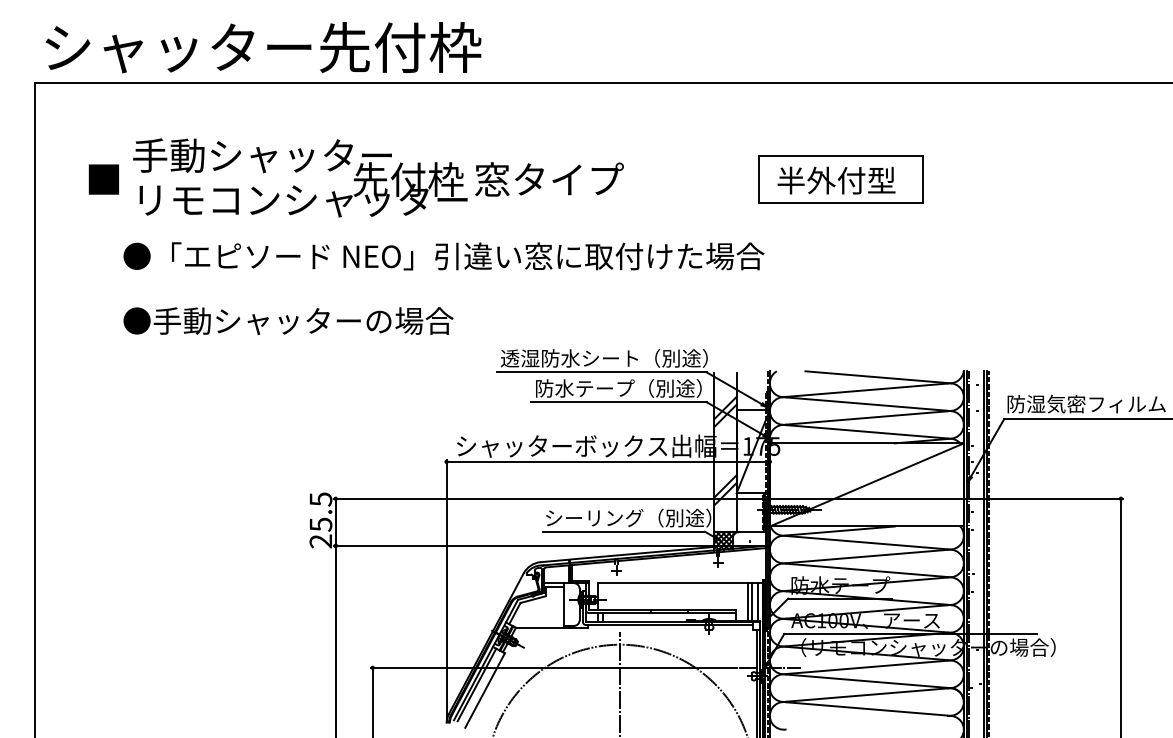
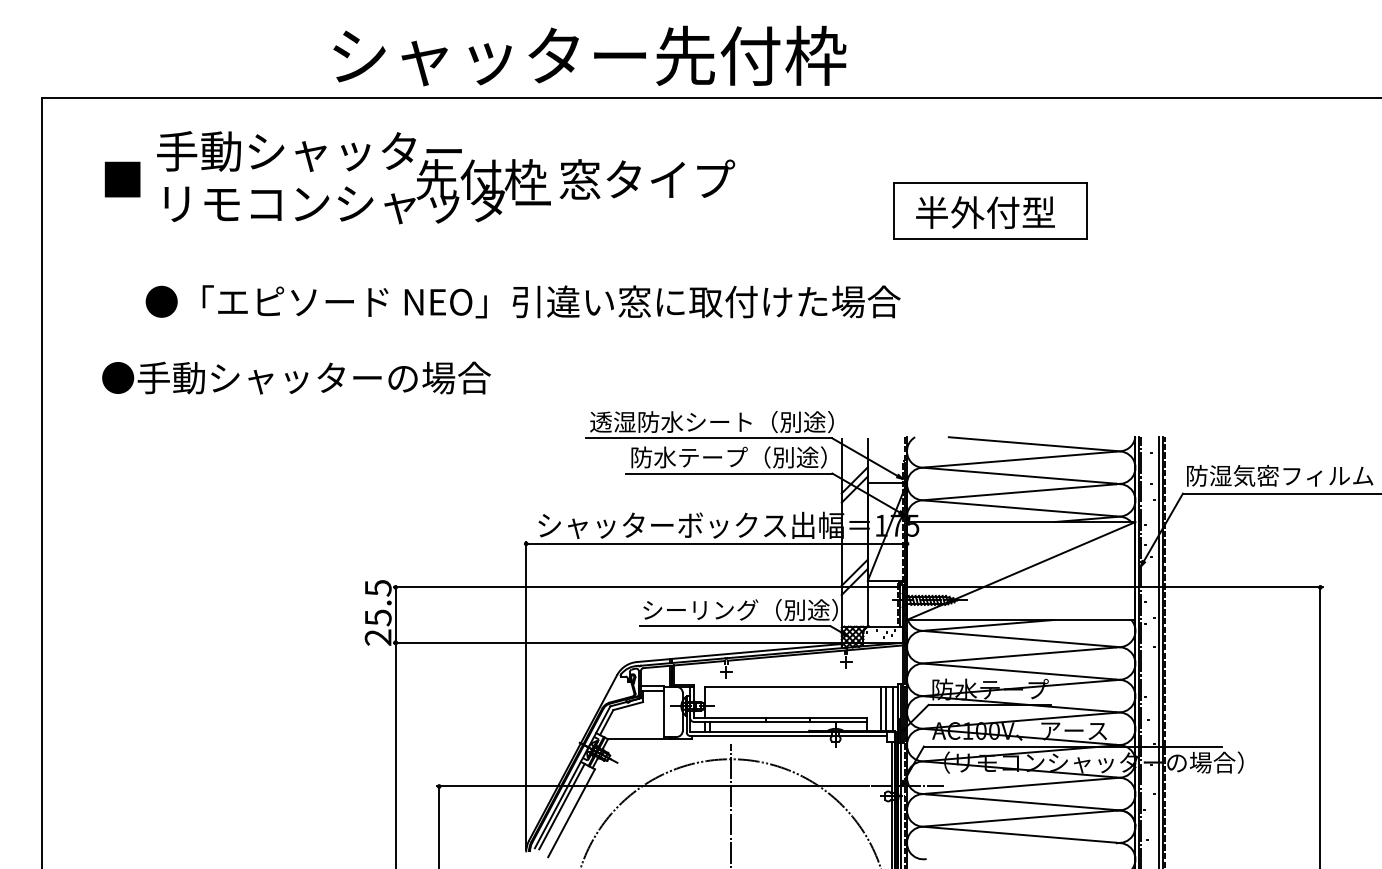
text: (263, 47) -> (589, 55), moved
text: (355, 177) -> (418, 177), moved
text: (288, 320) -> (296, 377), moved

